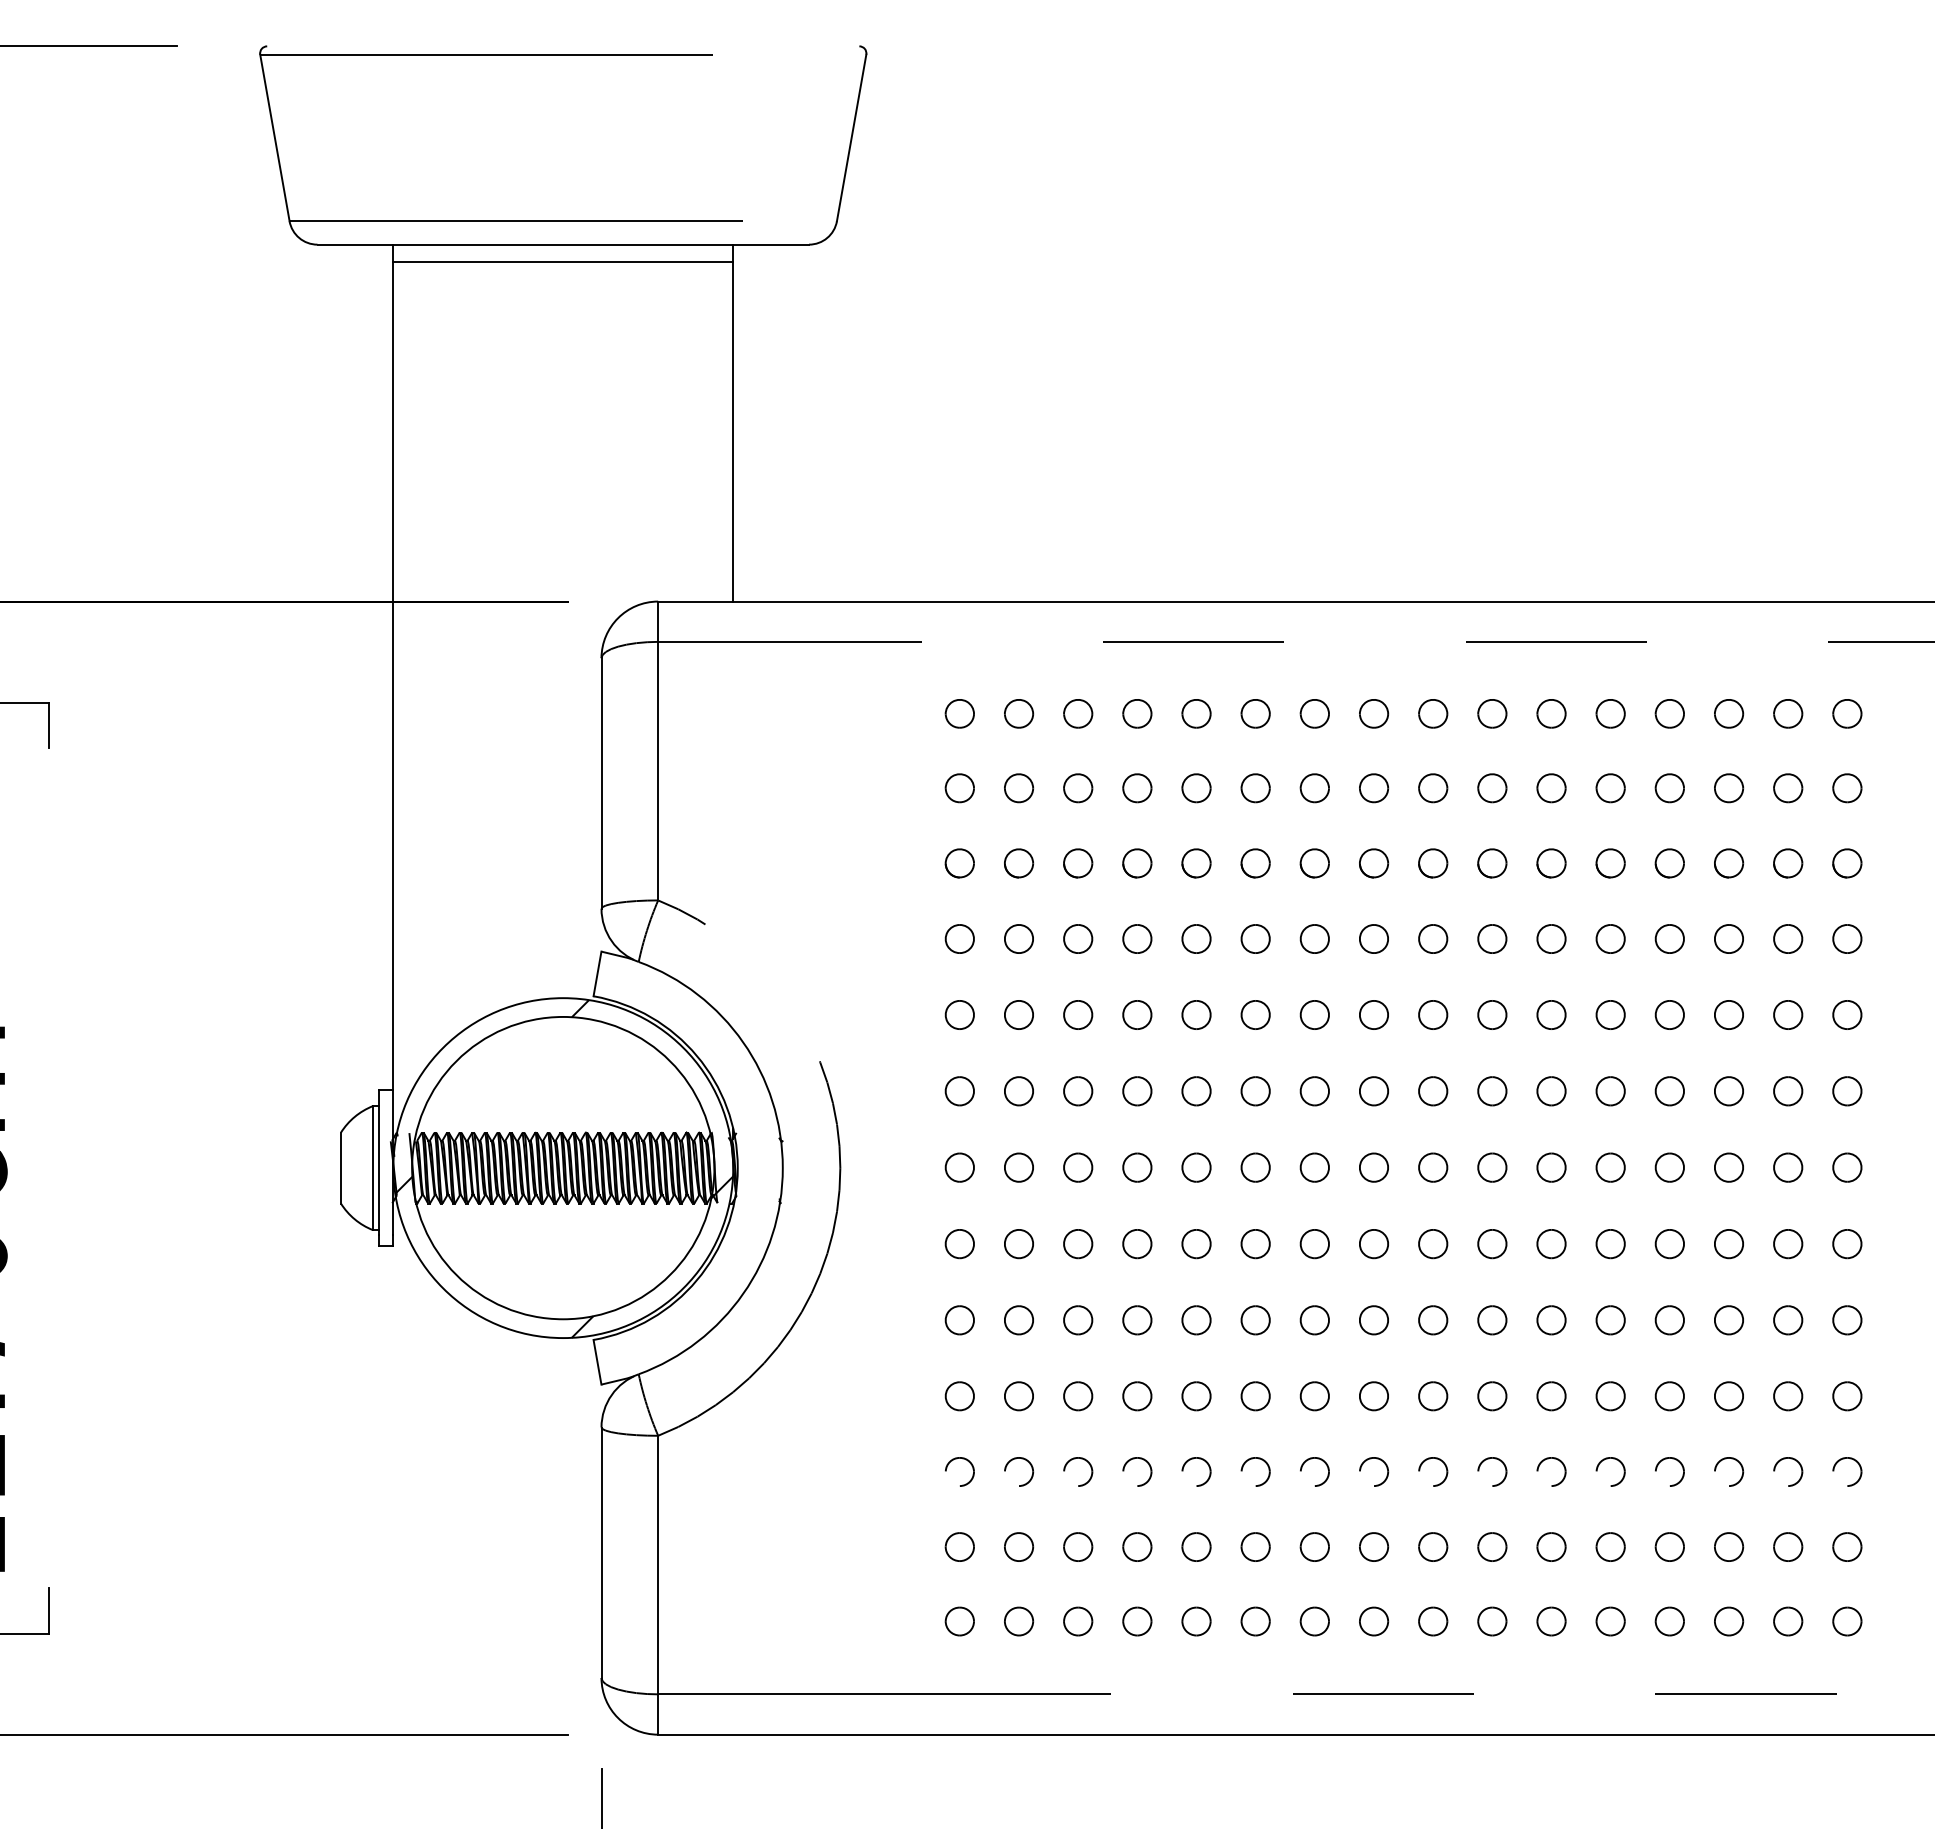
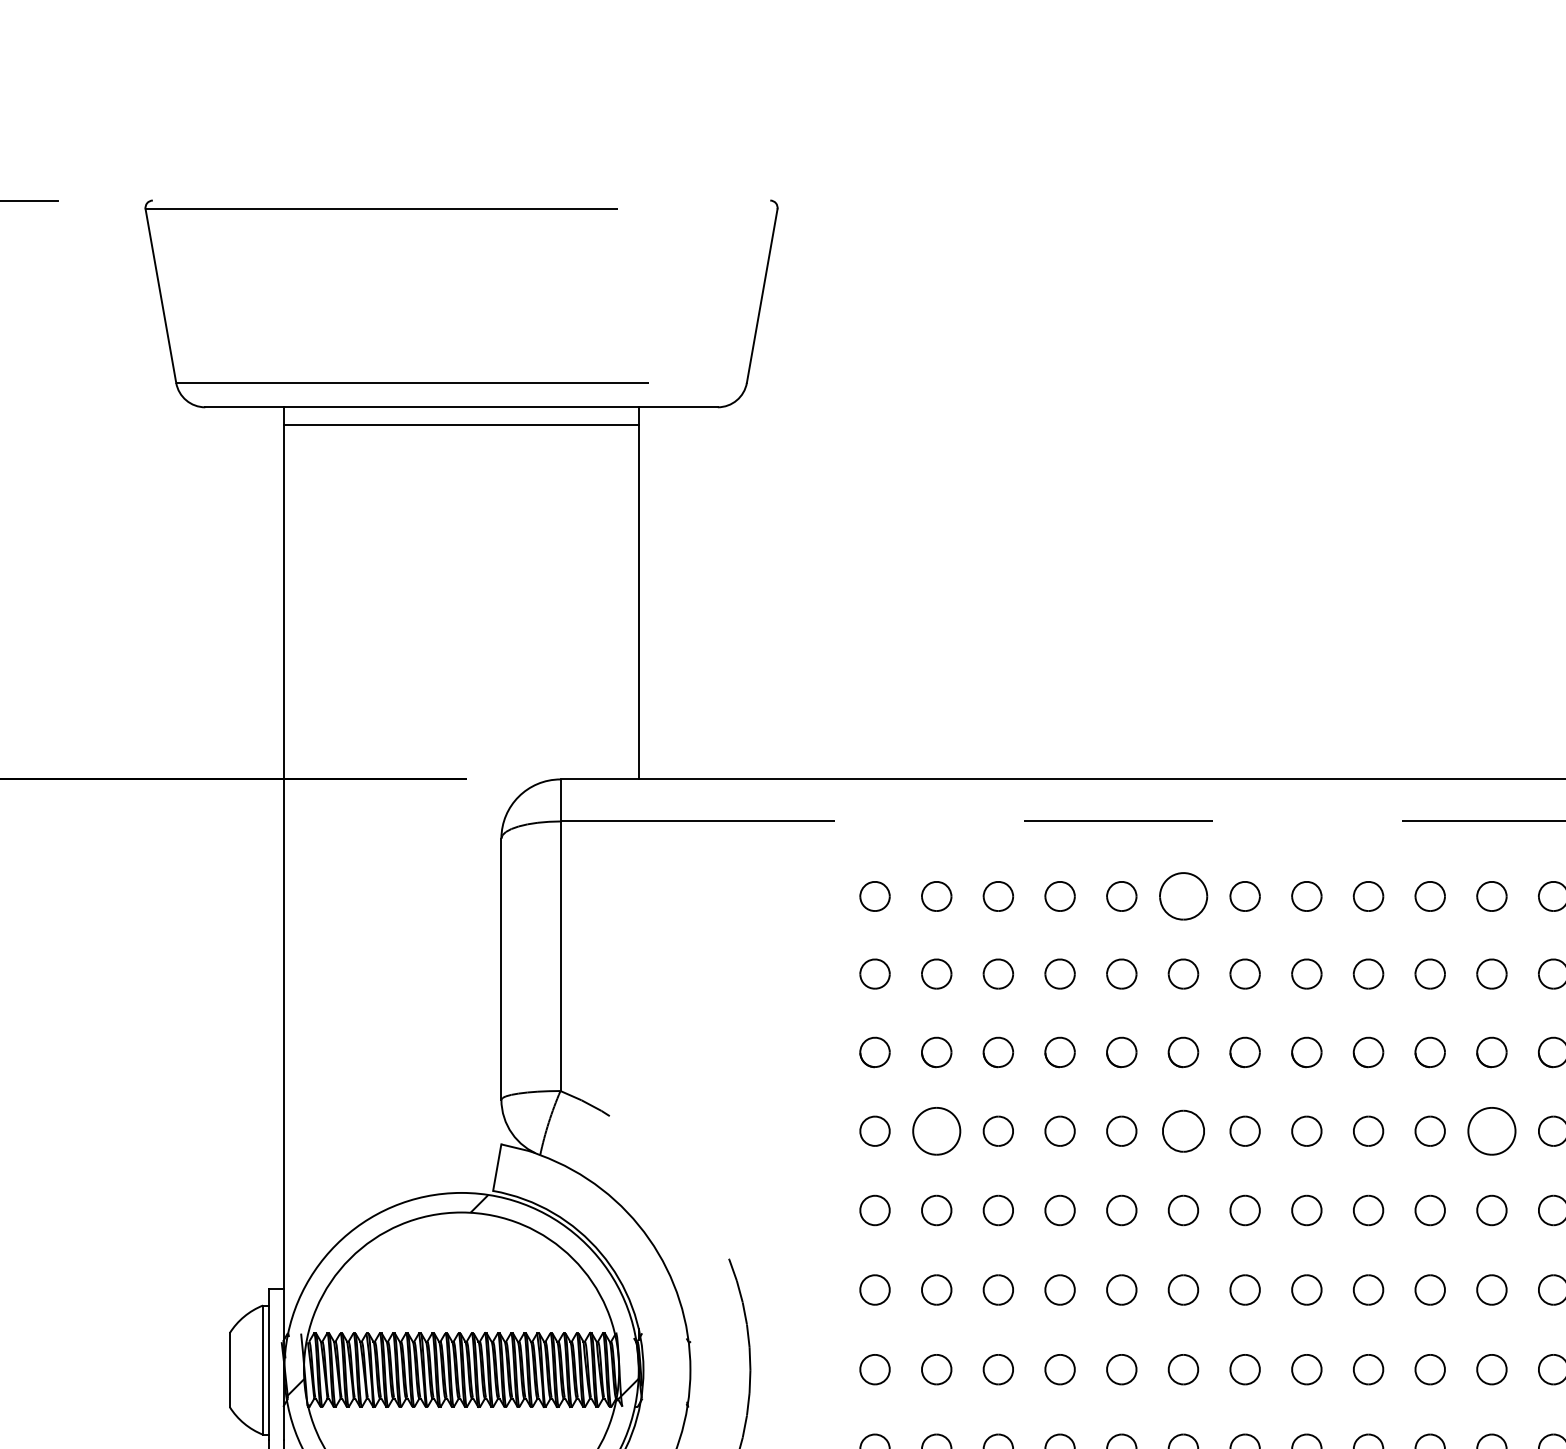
part: (1255, 713) -> (1183, 896), size x1.6
part: (1018, 938) -> (936, 1130), size x1.6
part: (1255, 938) -> (1183, 1130), size x1.4
part: (1551, 938) -> (1491, 1130), size x1.6

